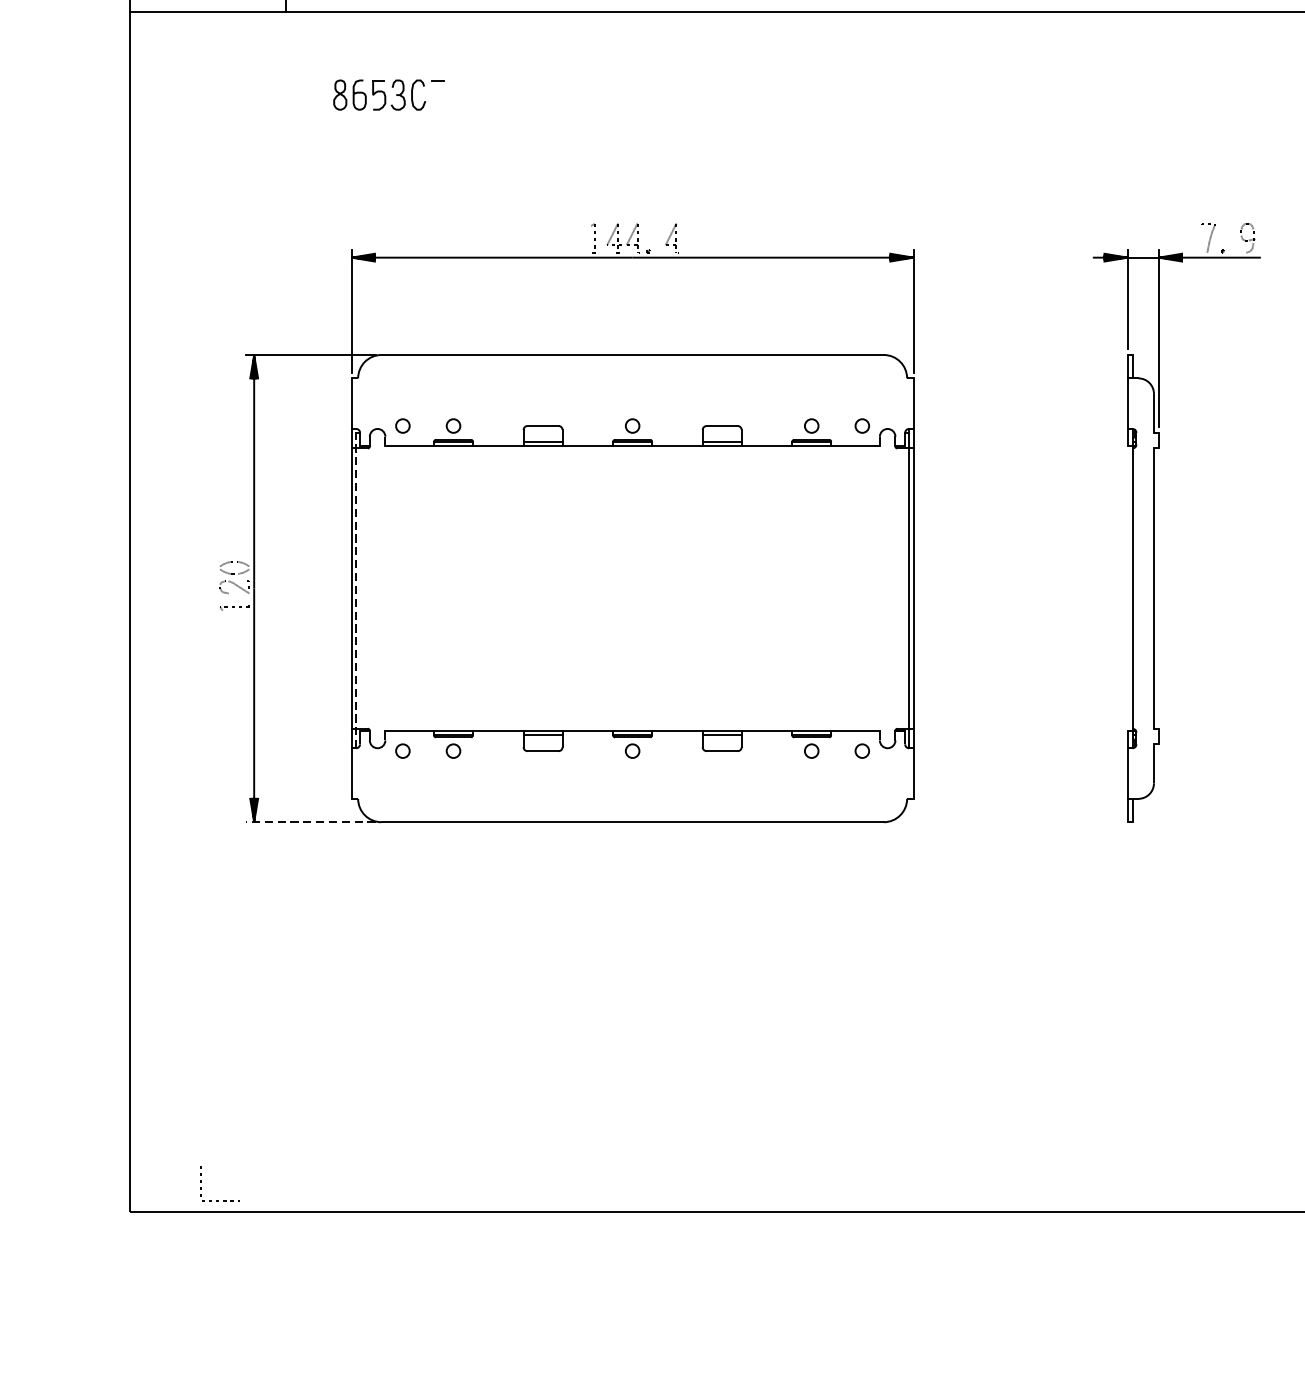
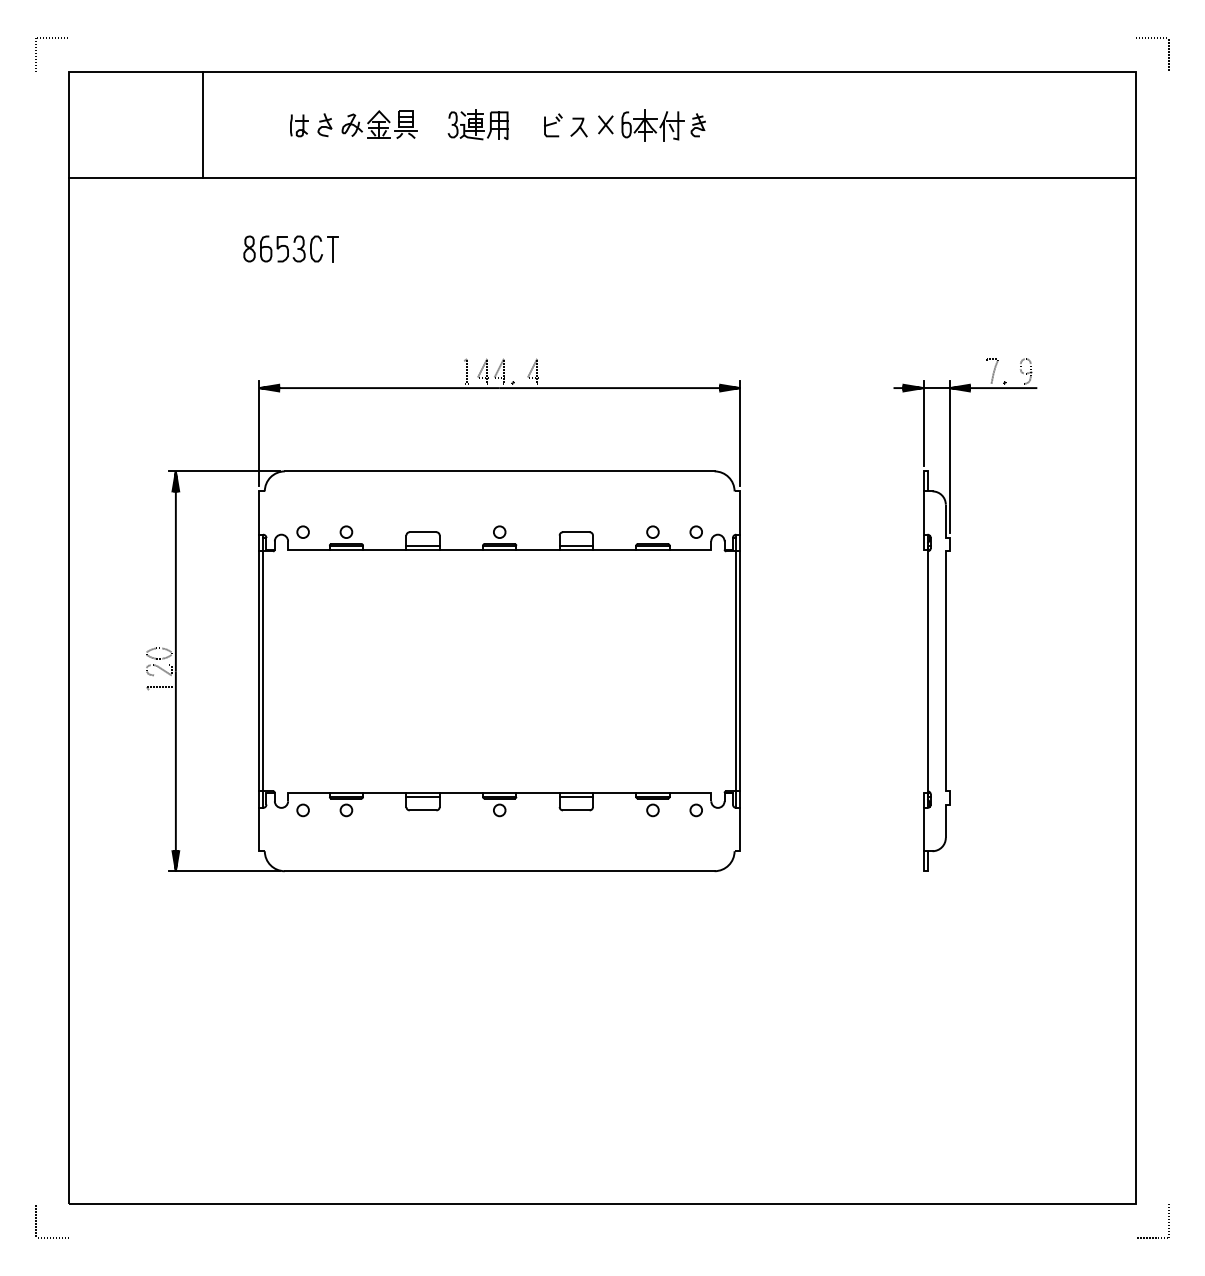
line: (437, 94) -> (332, 248), added
line: (356, 588) -> (263, 671), dashed -> solid
line: (311, 822) -> (224, 871), dashed -> solid
line: (201, 1182) -> (36, 1221), moved

